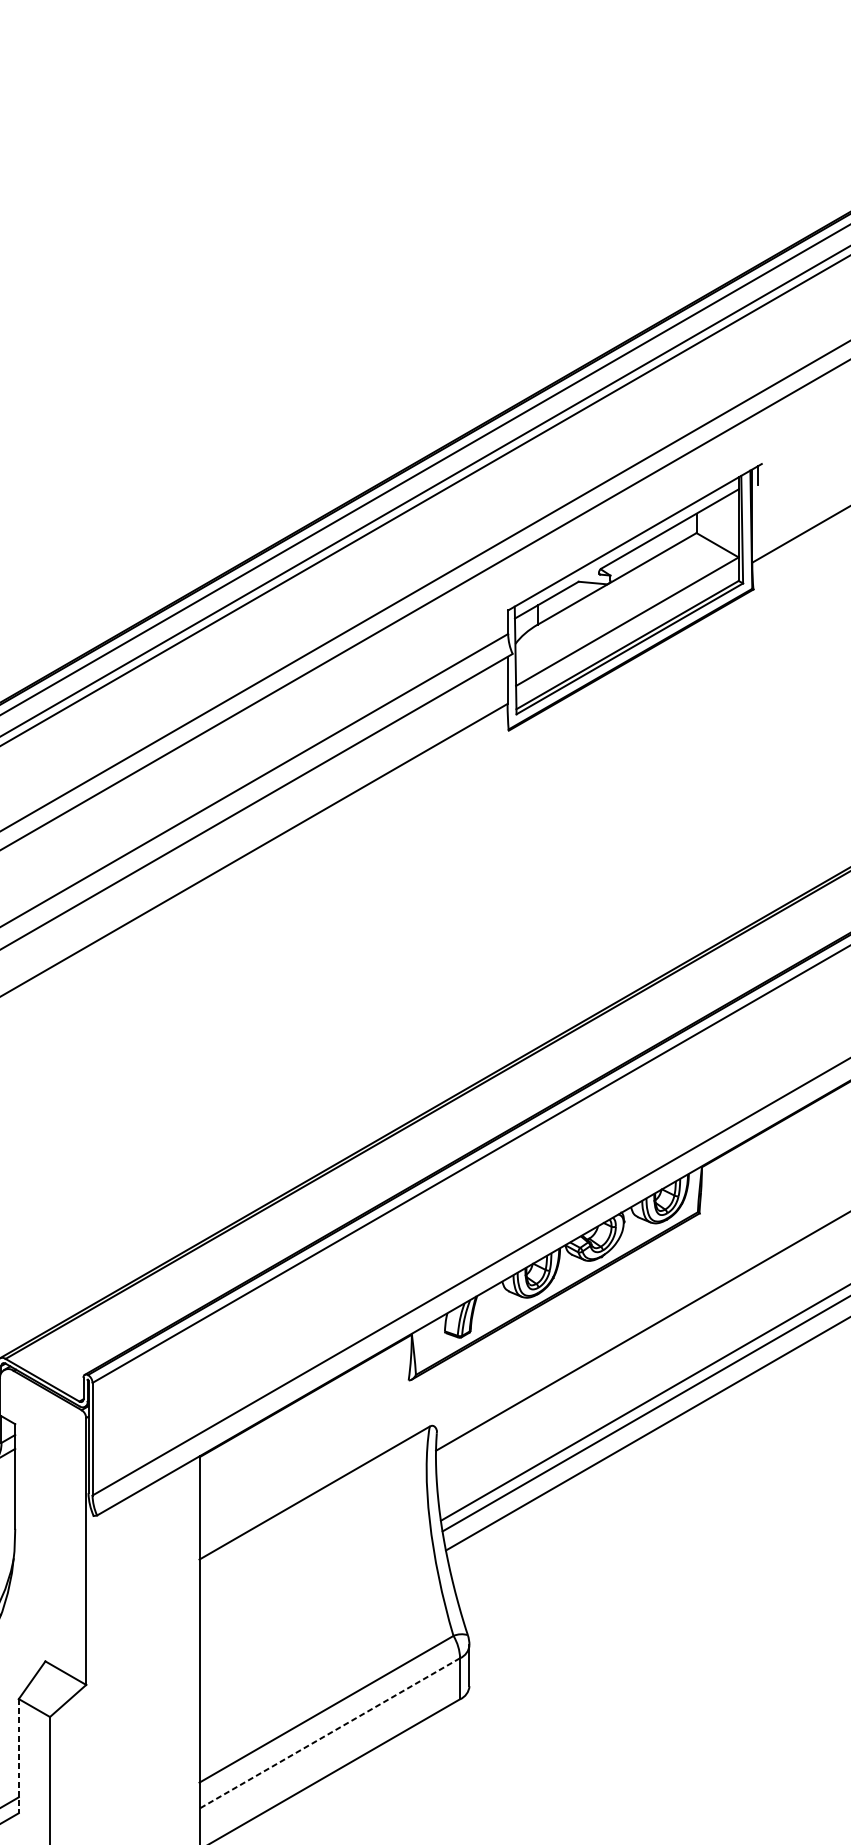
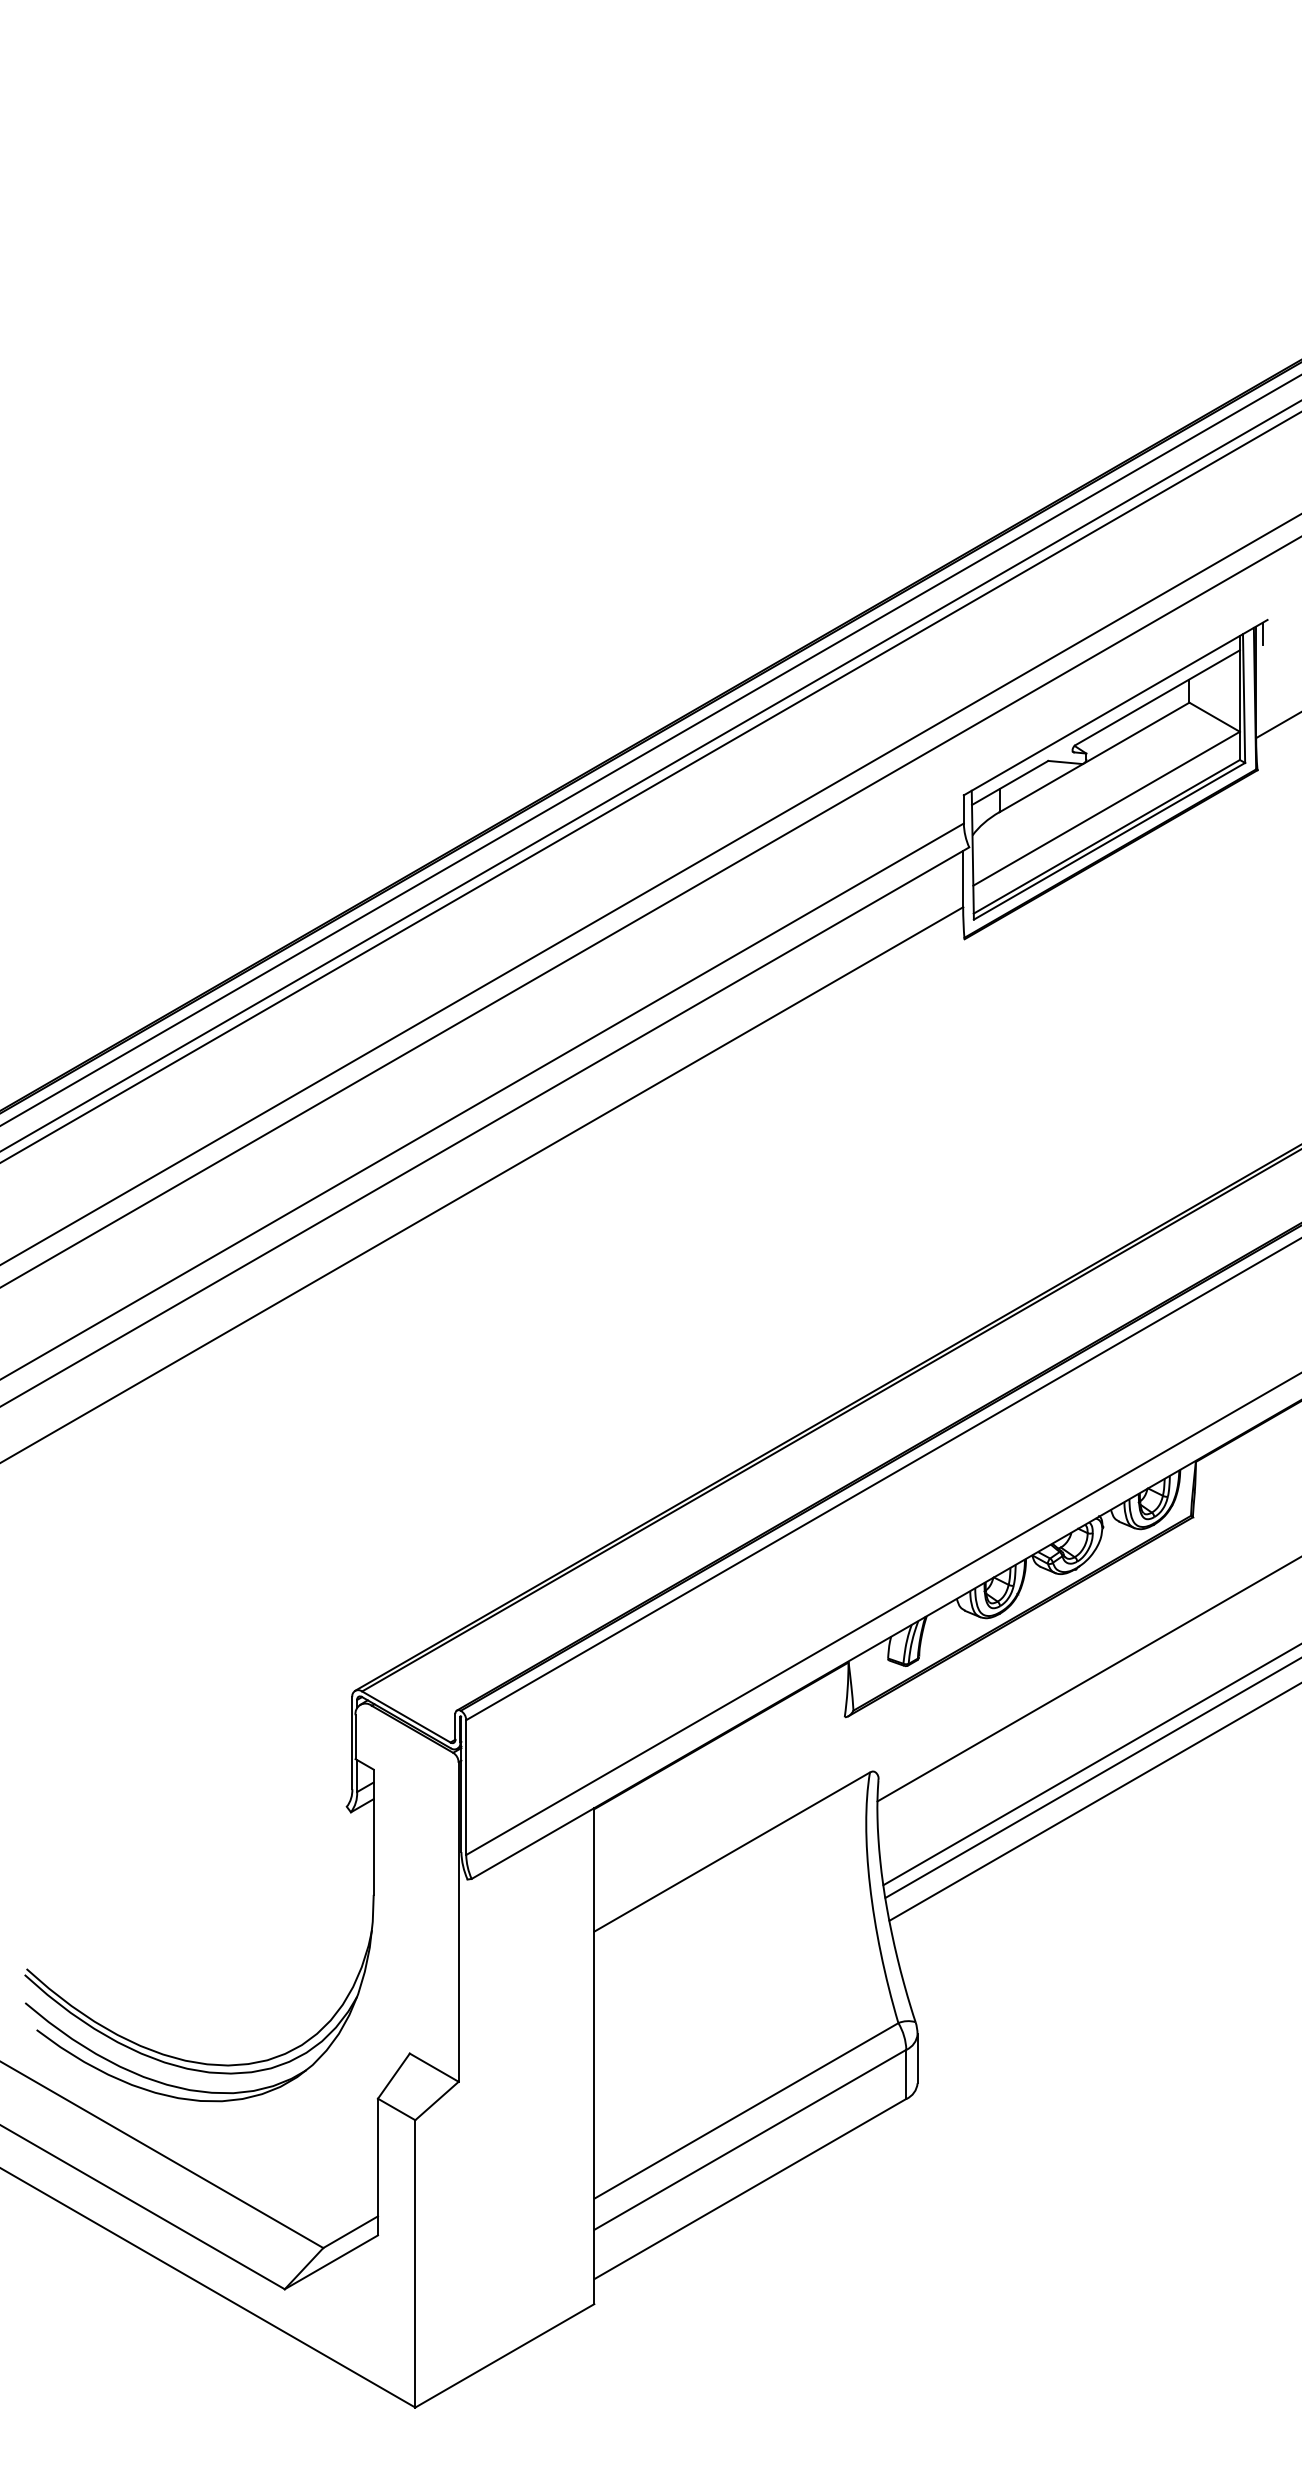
line: (329, 1733) -> (749, 2140), dashed -> solid
line: (19, 1756) -> (378, 2167), dashed -> solid

